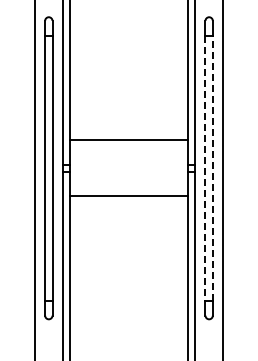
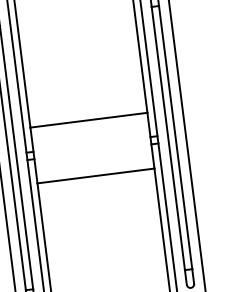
line: (205, 168) -> (168, 138), dashed -> solid
line: (212, 168) -> (175, 137), dashed -> solid

